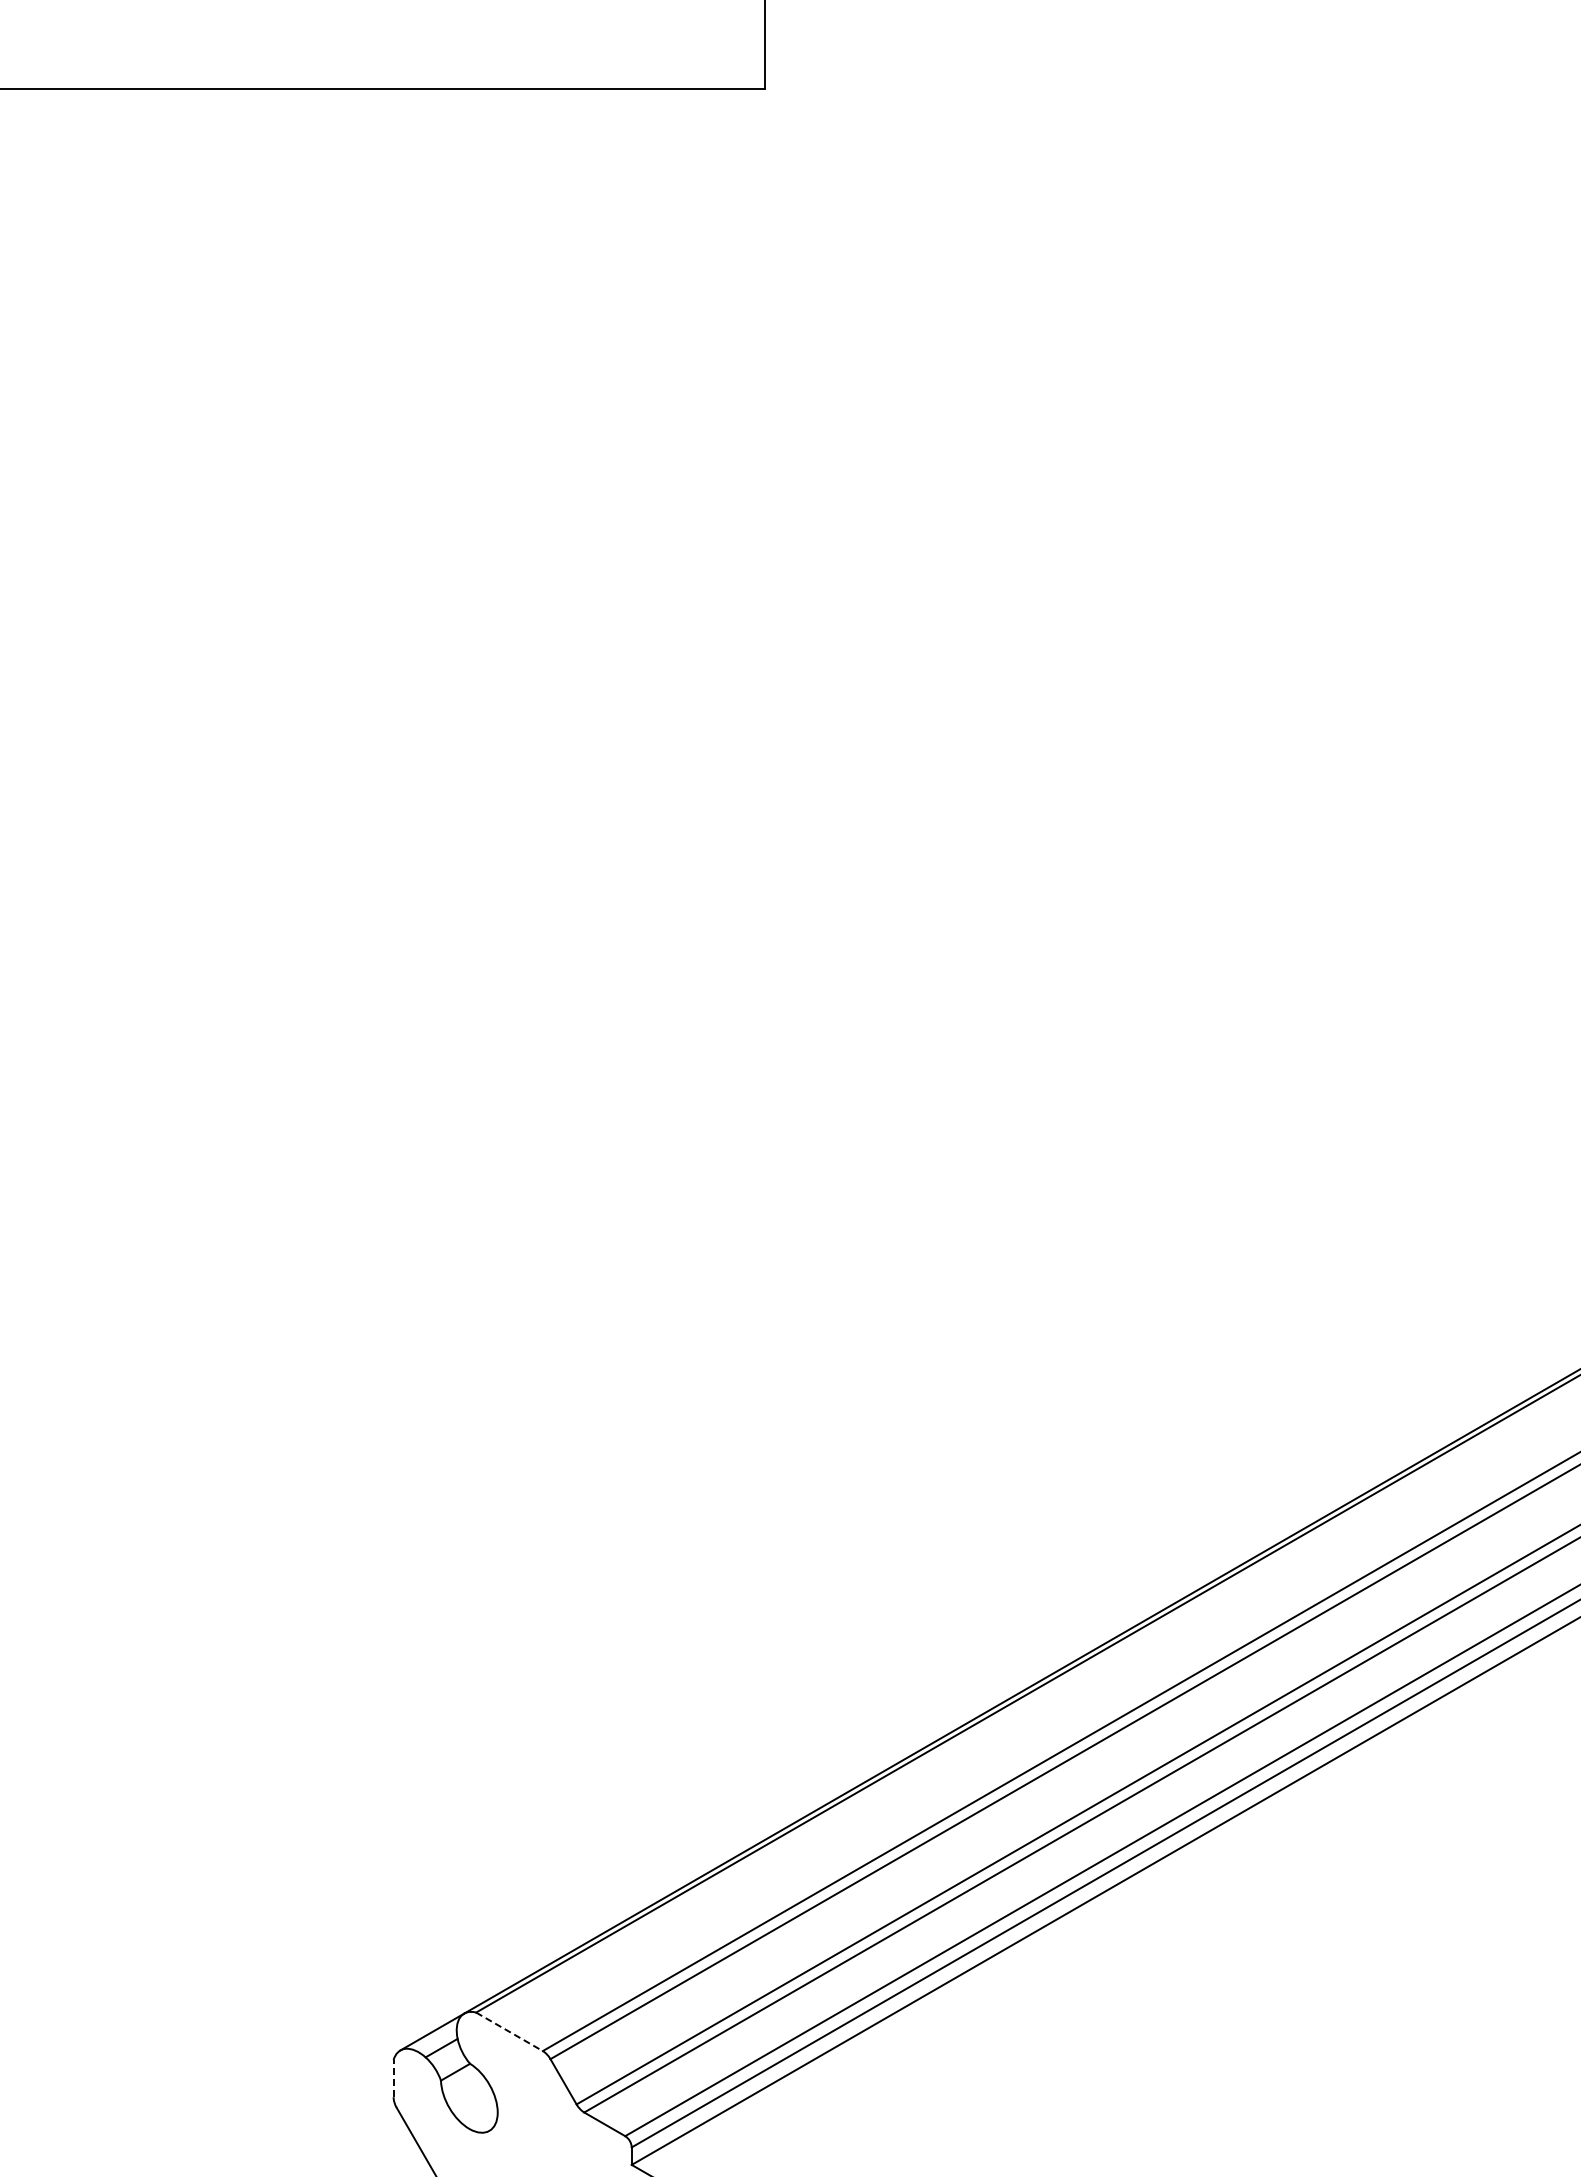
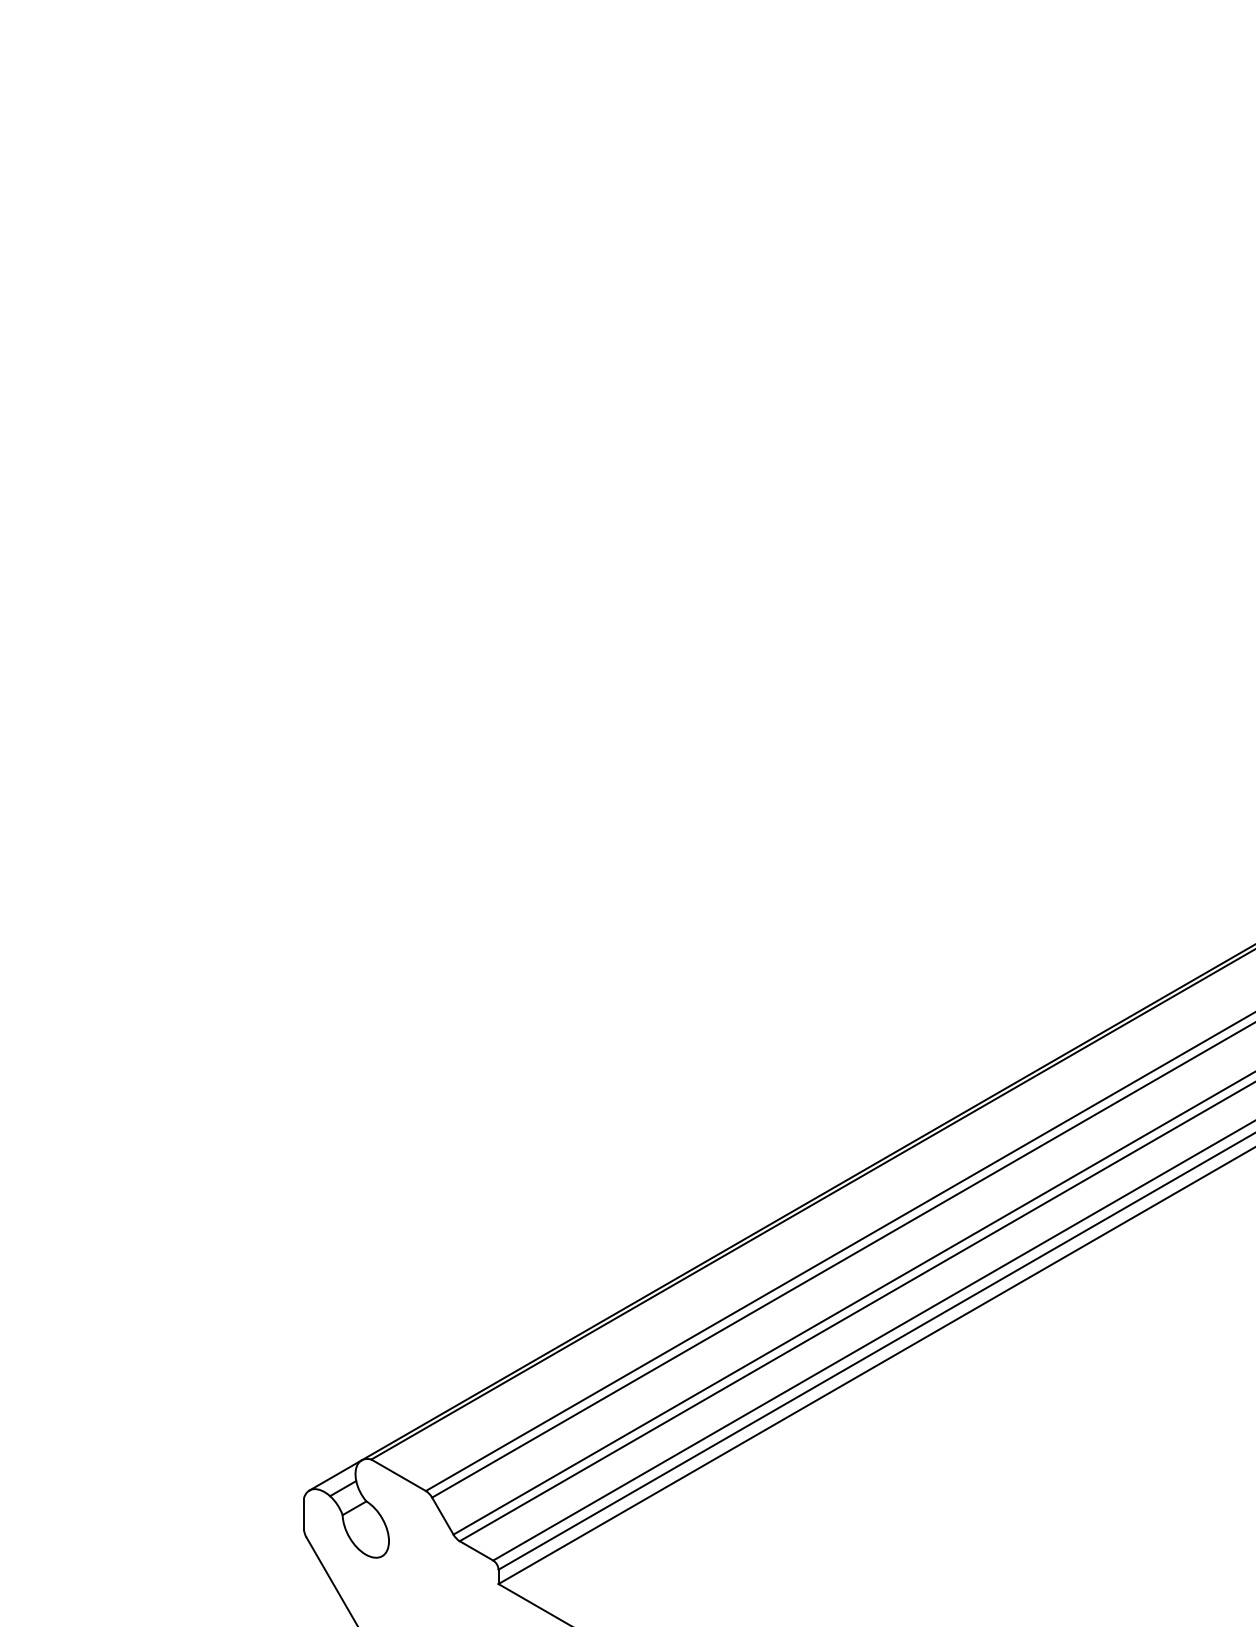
line: (509, 2032) -> (398, 1475), dashed -> solid
line: (393, 2078) -> (303, 1513), dashed -> solid

